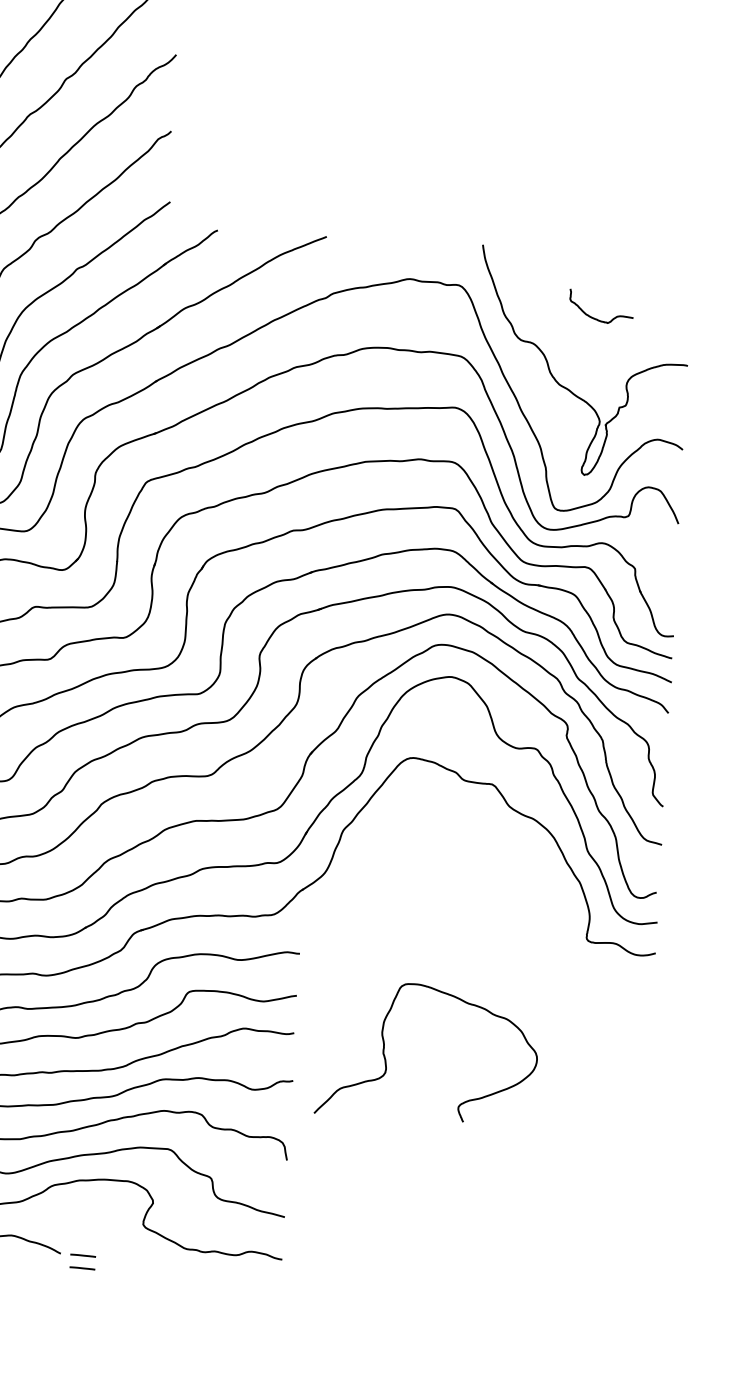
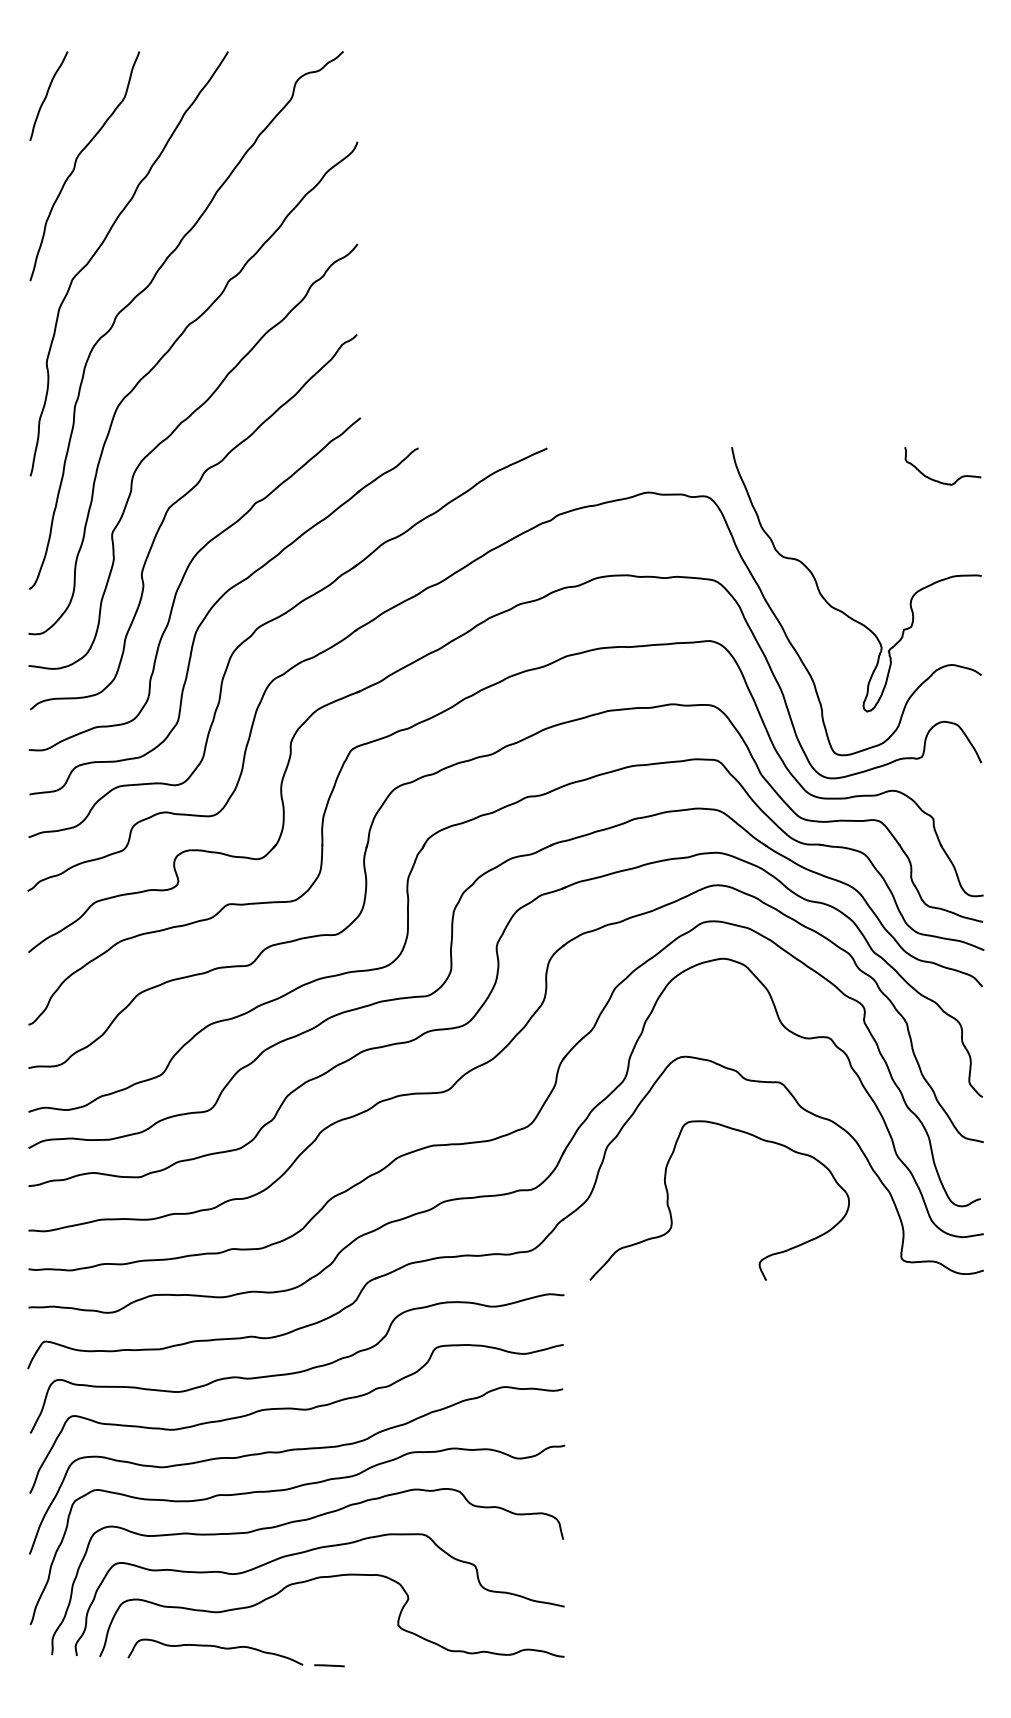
curve: (597, 318) -> (938, 480), moved
curve: (386, 1059) -> (671, 1212), moved
line: (82, 1268) -> (329, 1680), removed

